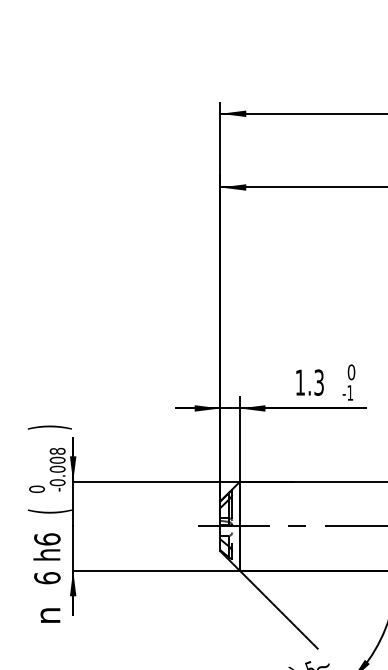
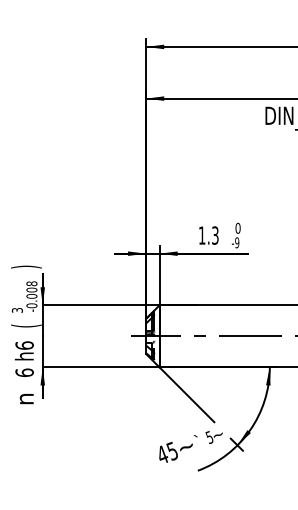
text: (350, 392) -> (237, 242), -1 -> -9
text: (37, 487) -> (17, 309), 0 -> 3

